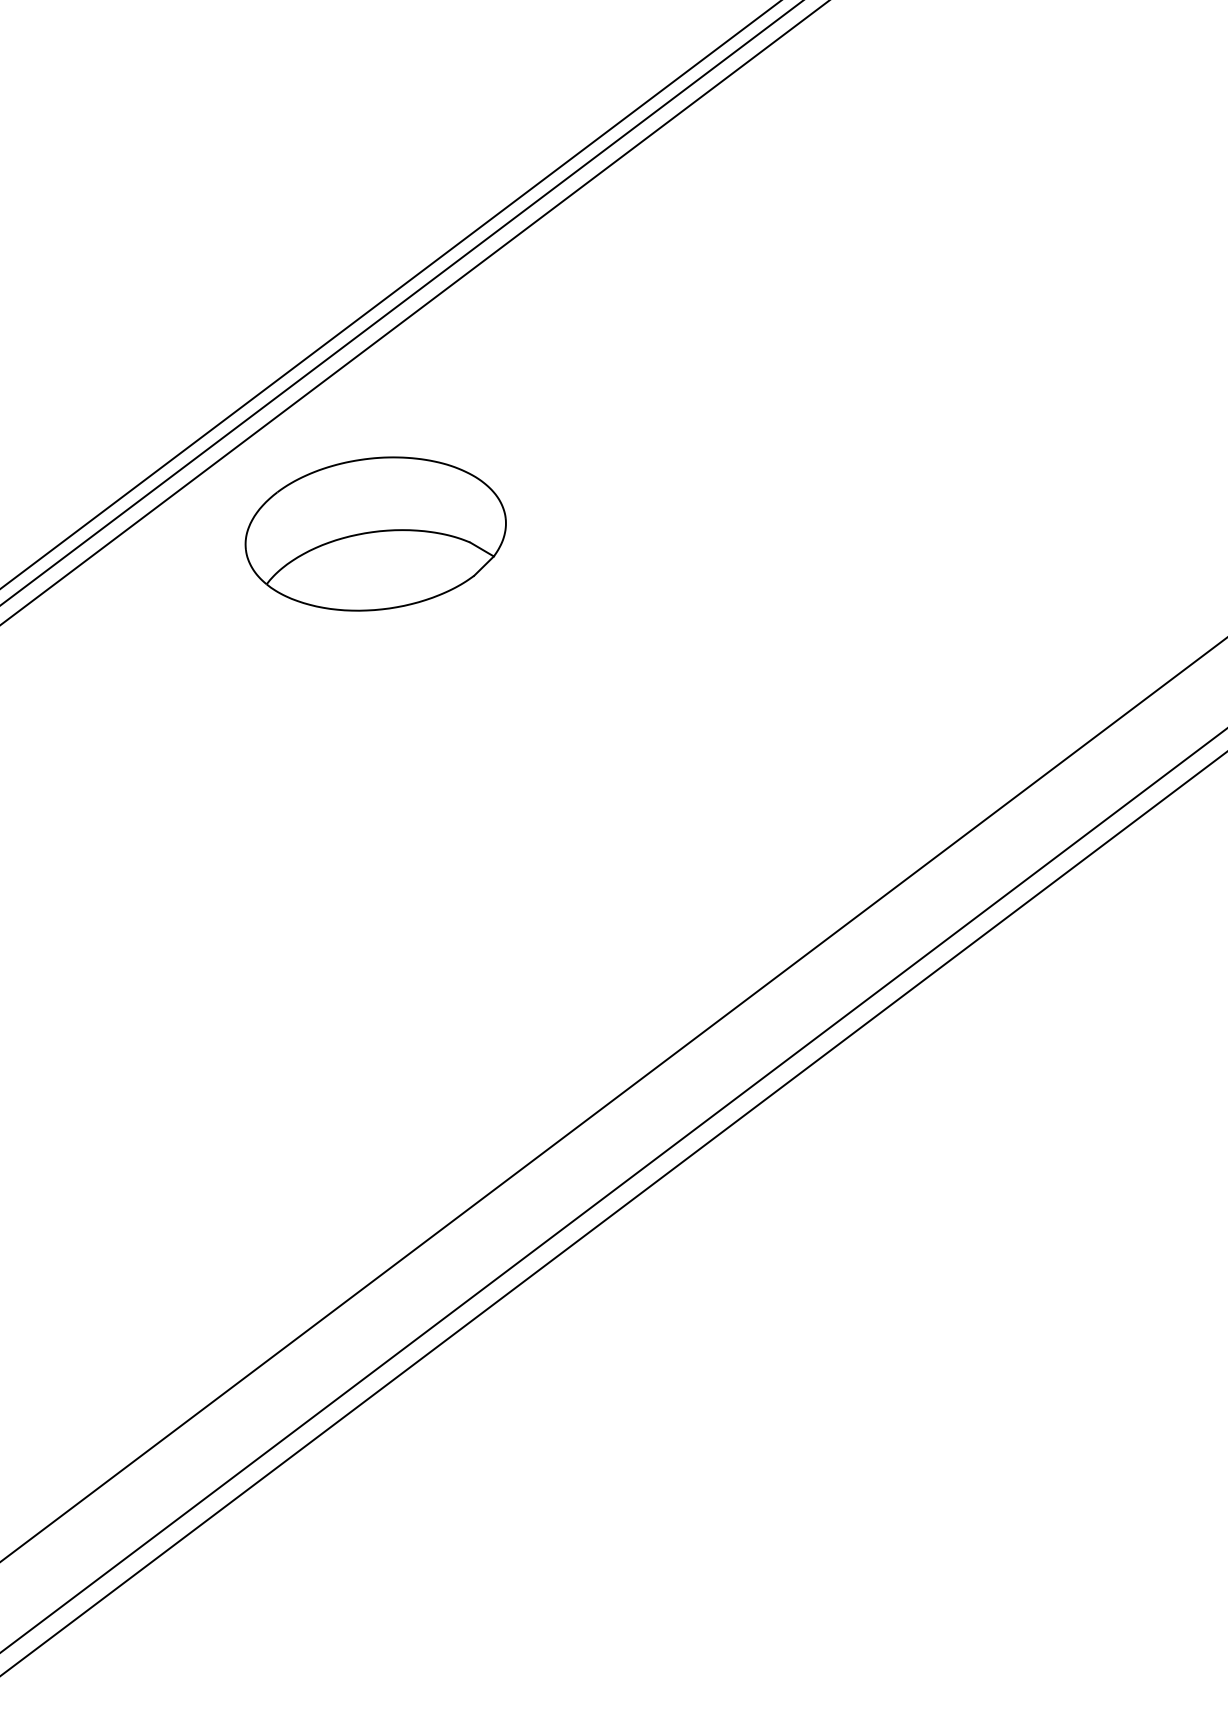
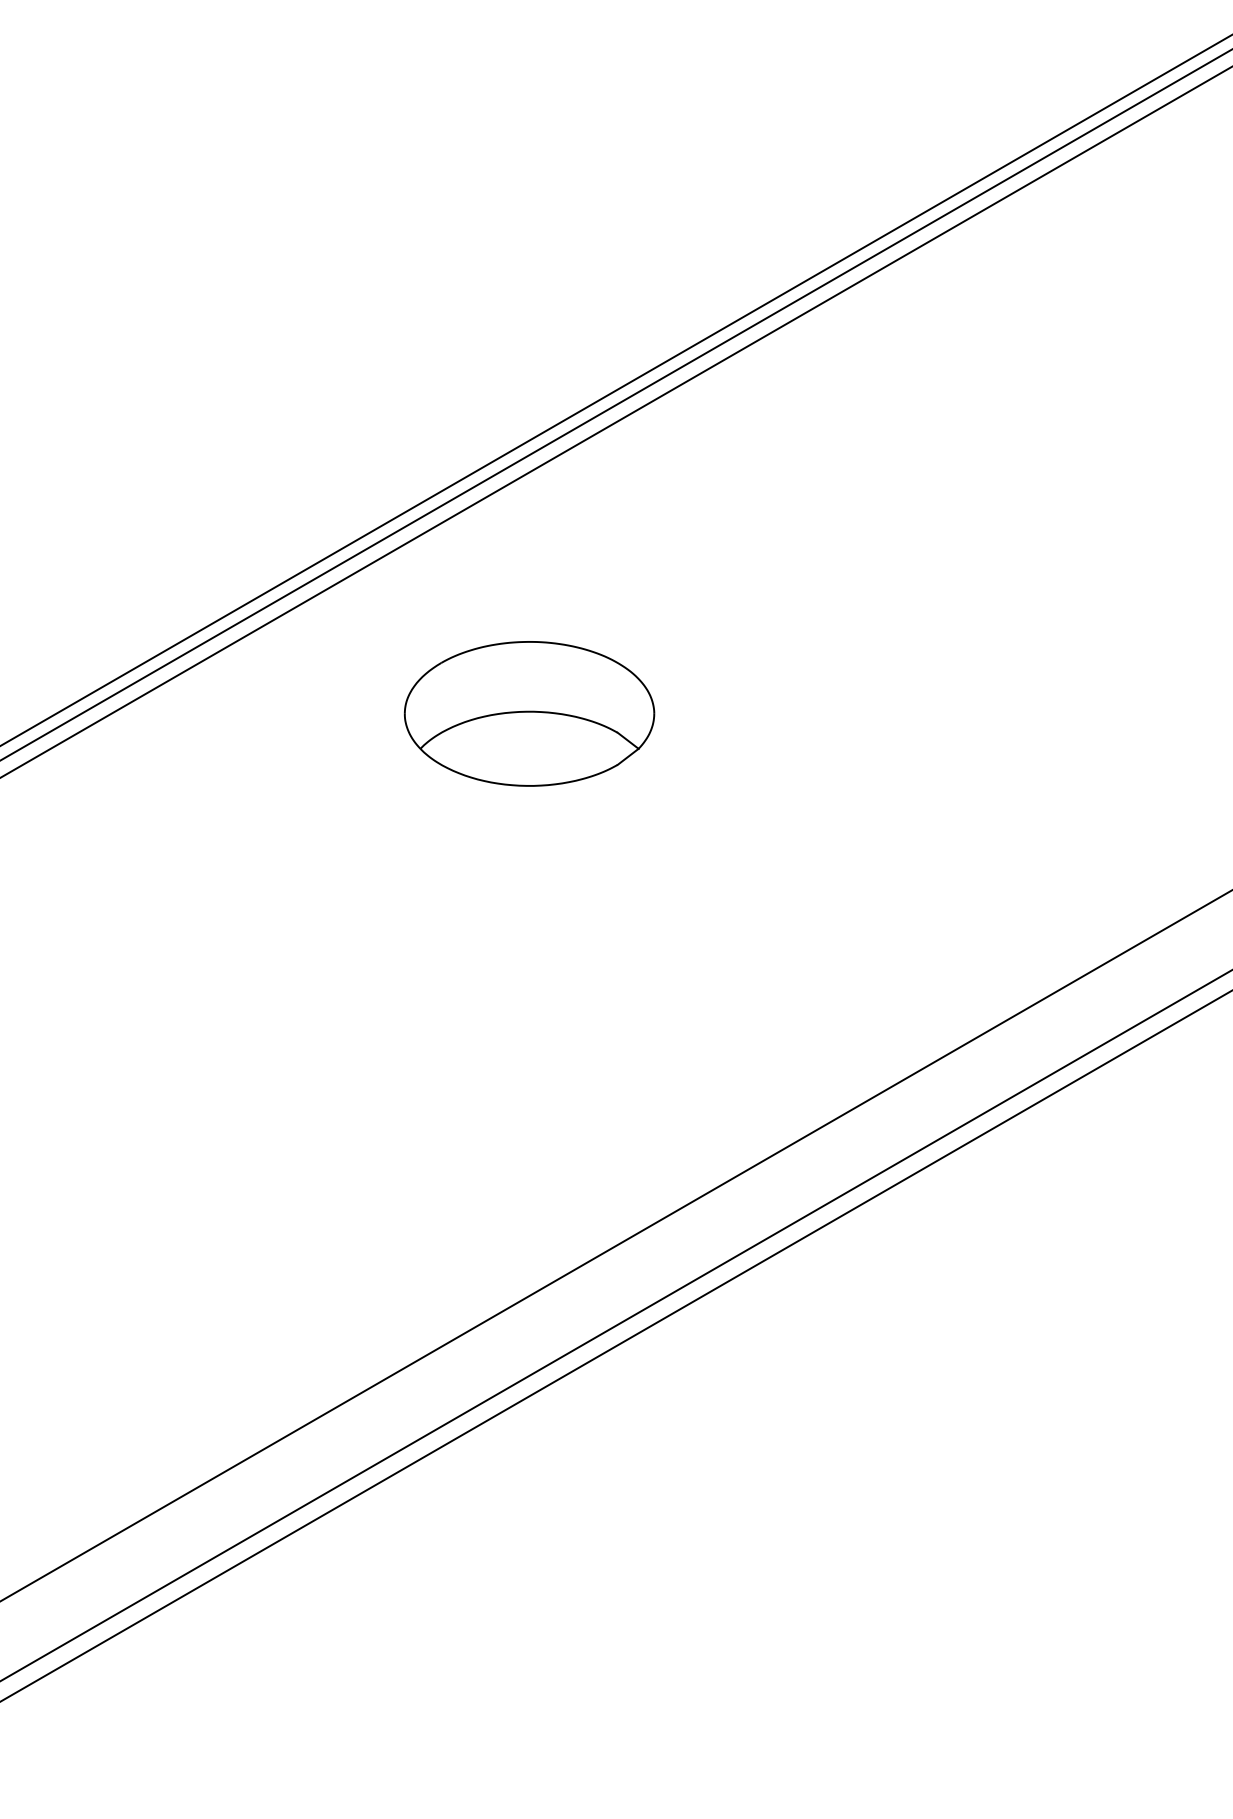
part: (375, 533) -> (529, 713), moved

